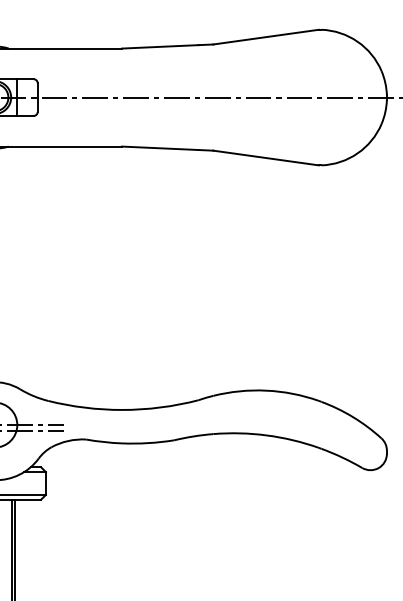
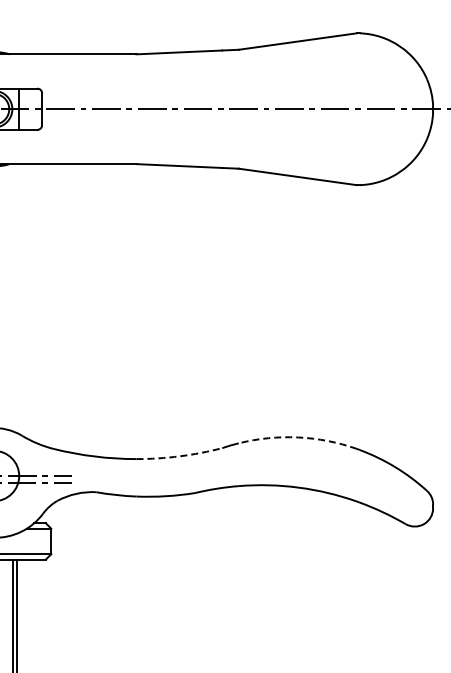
arc: (266, 390) -> (298, 437), solid -> dashed
arc: (160, 407) -> (179, 456), solid -> dashed

